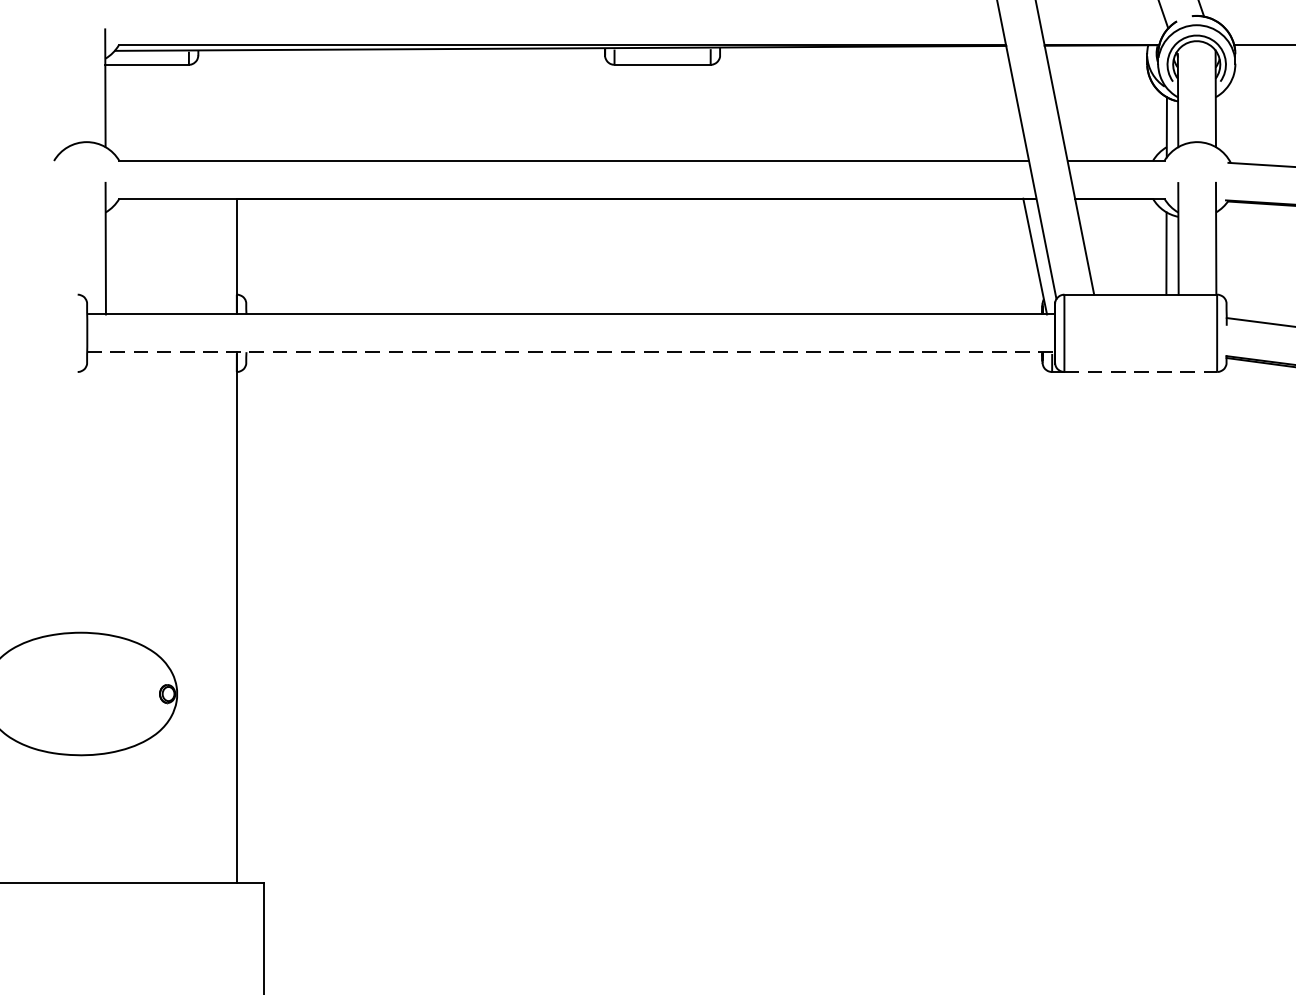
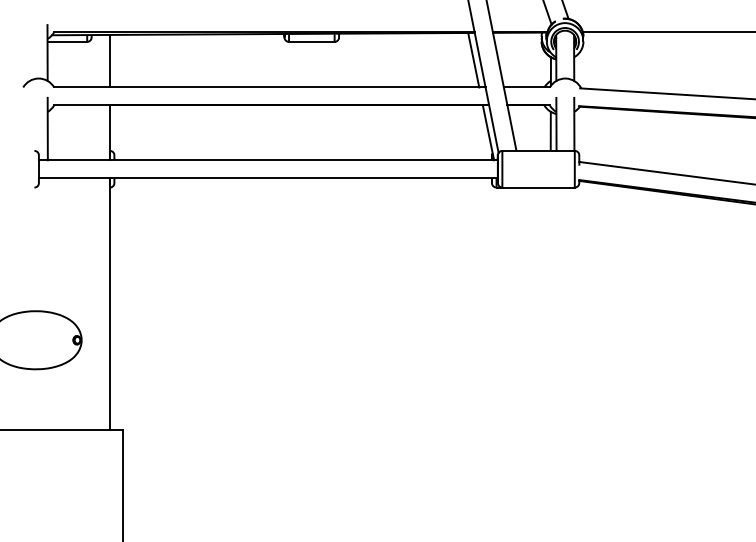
line: (235, 104) -> (109, 60), added
line: (1003, 104) -> (473, 60), added
line: (571, 352) -> (268, 178), dashed -> solid
line: (1142, 371) -> (539, 187), dashed -> solid

